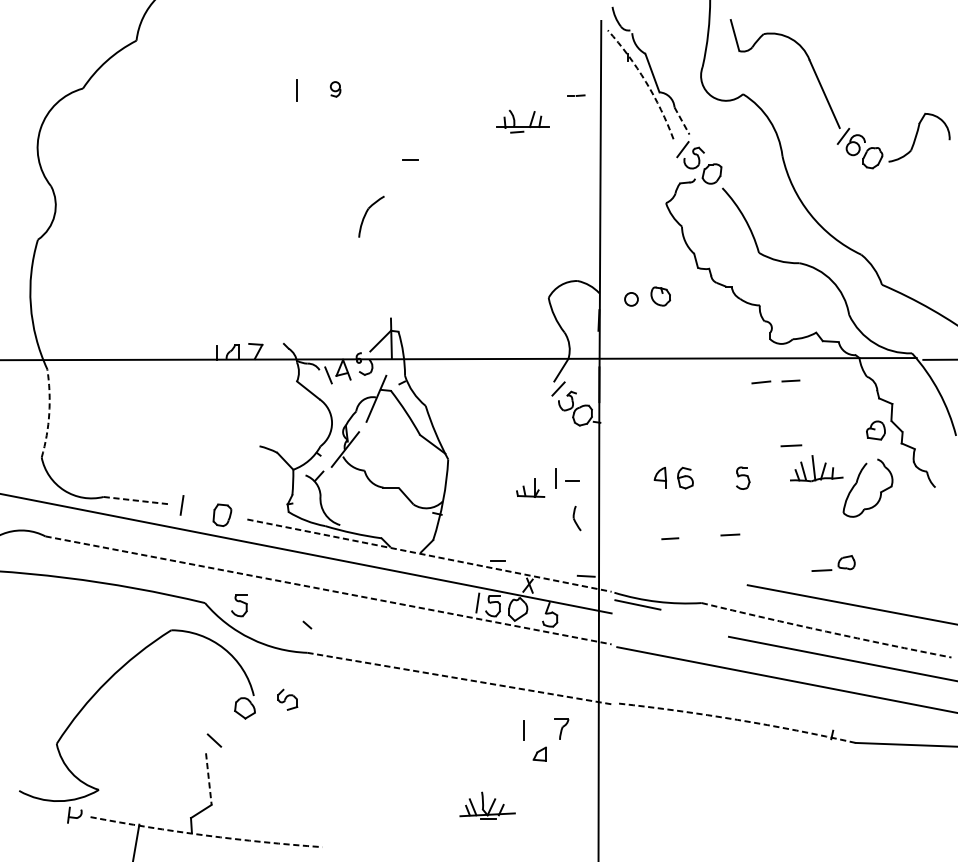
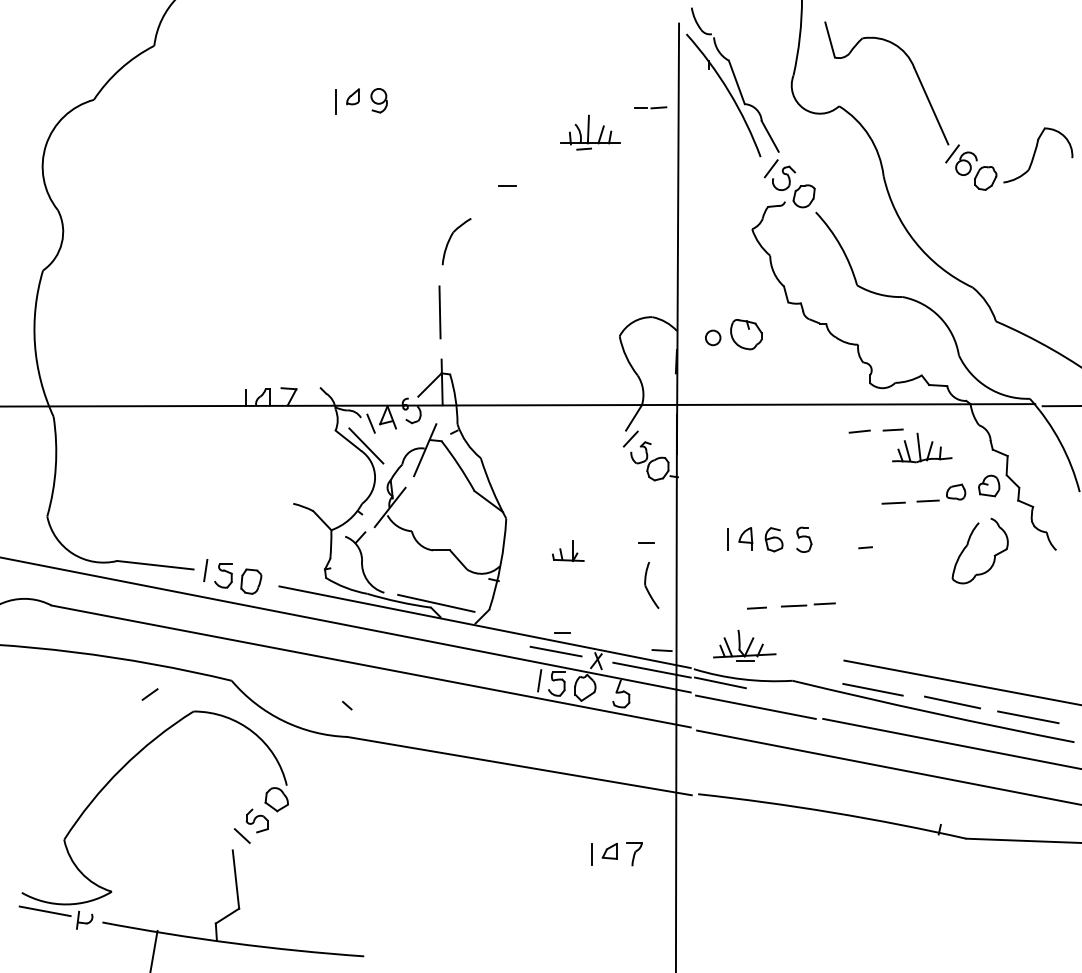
arc: (645, 82) -> (729, 92), dashed -> solid
part: (312, 85) -> (352, 96), added
part: (335, 89) -> (378, 100), size x1.43
part: (575, 95) -> (650, 107), size x1.67
line: (520, 114) -> (587, 129), added
line: (682, 121) -> (770, 136), dashed -> solid
line: (410, 159) -> (507, 185), moved
part: (366, 215) -> (450, 240), moved
line: (389, 276) -> (439, 312), added
part: (661, 296) -> (746, 334), size x1.43
line: (324, 394) -> (366, 445), added
arc: (48, 413) -> (55, 466), dashed -> solid
part: (816, 468) -> (922, 447), moved
line: (555, 477) -> (727, 539), moved
part: (743, 477) -> (804, 539), moved
line: (766, 485) -> (865, 547), added
part: (530, 487) -> (568, 550), moved
line: (137, 500) -> (155, 565), dashed -> solid
part: (576, 517) -> (651, 584), size x1.67
line: (386, 533) -> (436, 602), added
line: (702, 536) -> (793, 605), added
line: (429, 555) -> (485, 627), dashed -> solid
part: (833, 562) -> (941, 492), moved
line: (491, 577) -> (555, 651), added
line: (328, 590) -> (371, 666), dashed -> solid
line: (576, 593) -> (651, 669), added
part: (239, 605) -> (223, 575), moved
line: (772, 610) -> (872, 689), added
line: (132, 615) -> (149, 694), added
line: (843, 622) -> (952, 702), added
line: (668, 625) -> (755, 706), added
arc: (826, 632) -> (933, 713), dashed -> solid
line: (910, 635) -> (1028, 717), added
line: (459, 678) -> (519, 766), dashed -> solid
part: (287, 699) -> (256, 820), moved
arc: (737, 719) -> (832, 812), dashed -> solid
part: (561, 729) -> (634, 854), moved
line: (523, 730) -> (591, 854), moved
line: (209, 779) -> (236, 880), dashed -> solid
part: (487, 805) -> (744, 645), moved
line: (39, 807) -> (44, 911), added
arc: (205, 835) -> (232, 943), dashed -> solid

